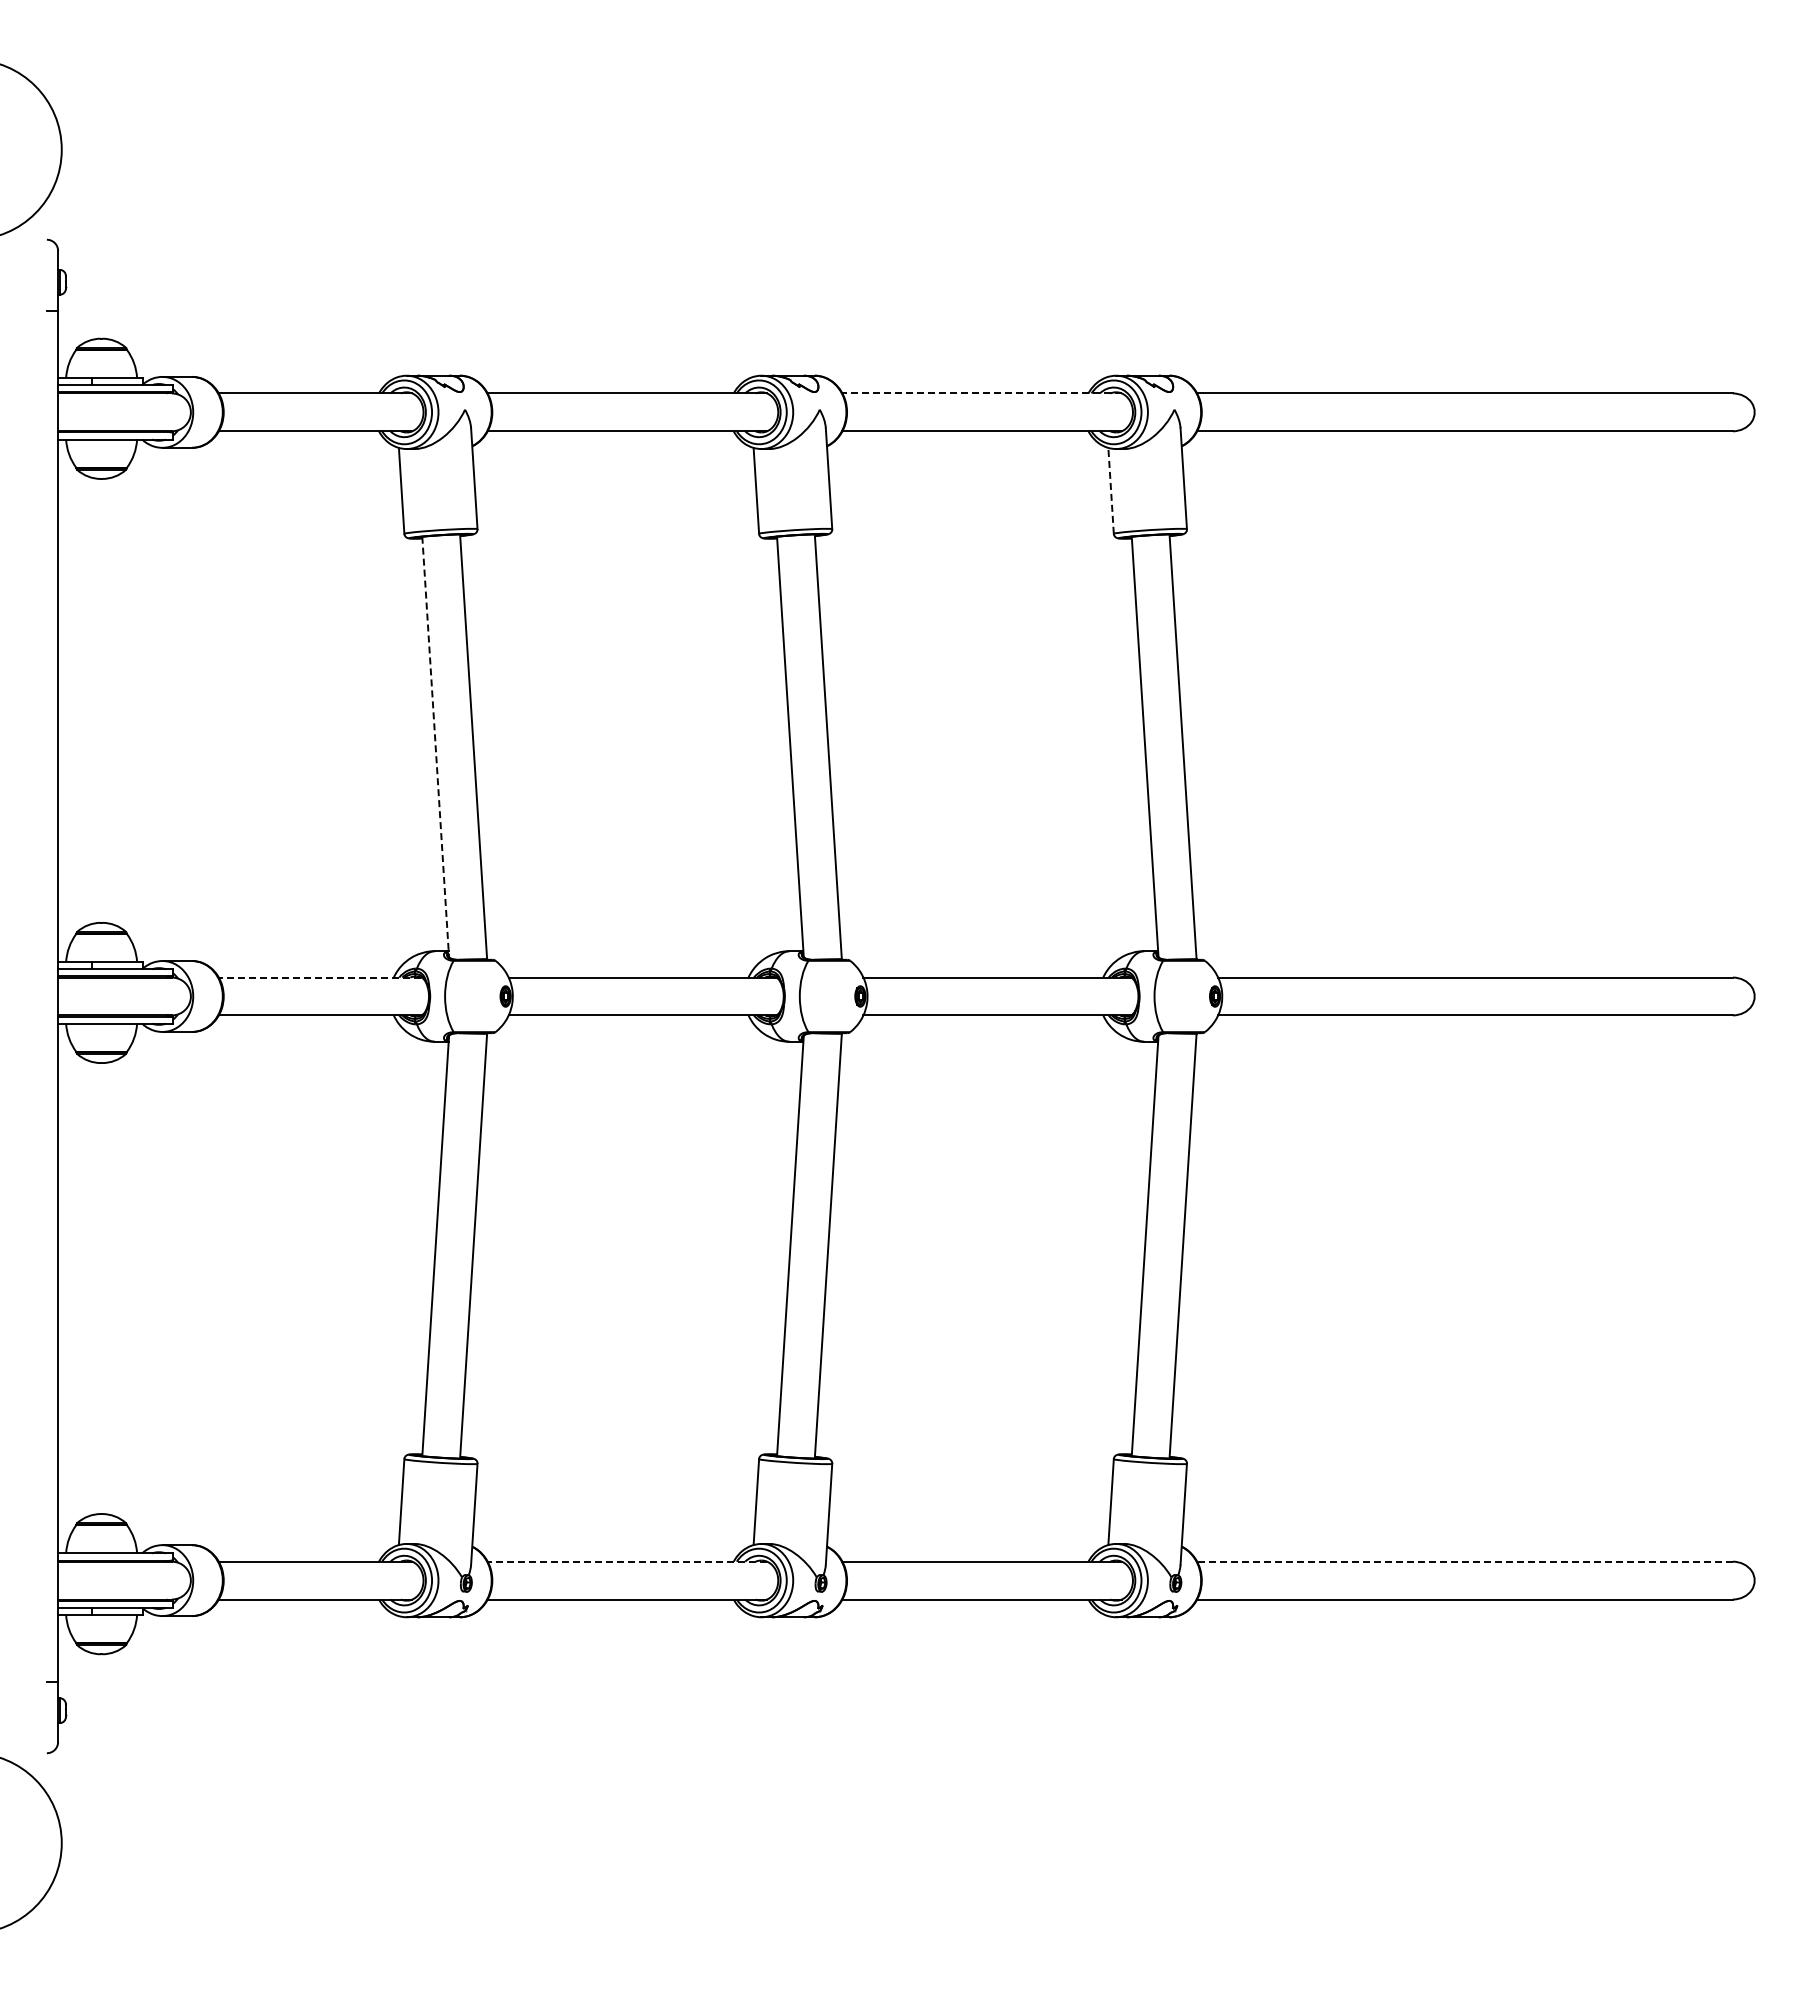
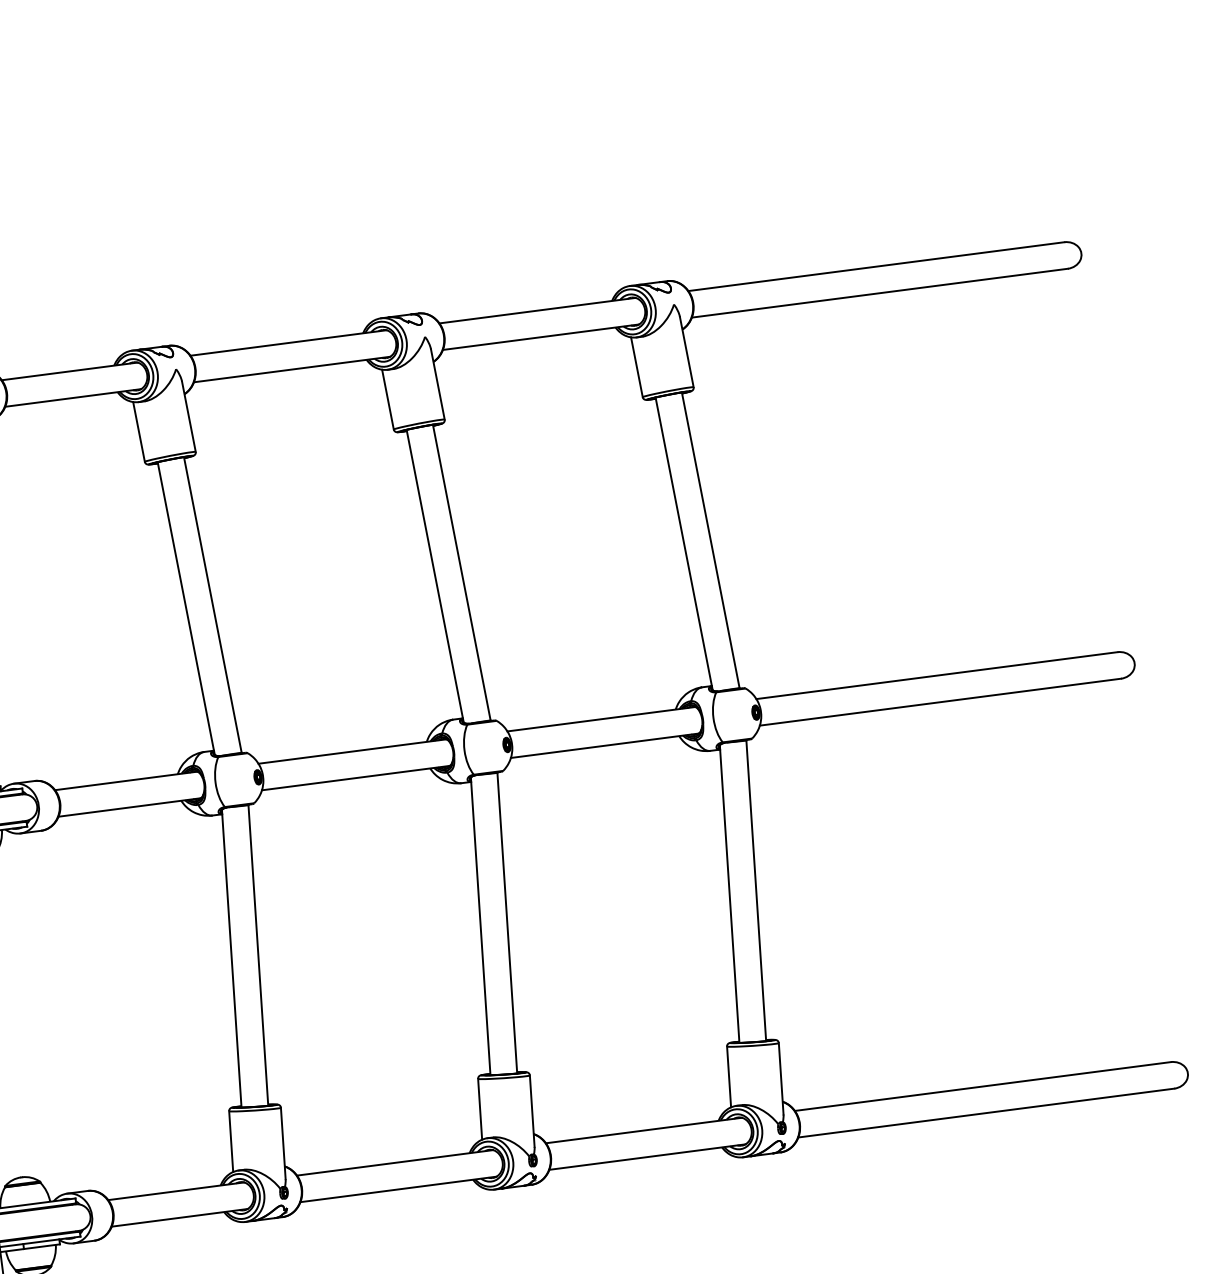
line: (982, 393) -> (537, 310), dashed -> solid
line: (1111, 490) -> (637, 366), dashed -> solid
line: (435, 746) -> (186, 608), dashed -> solid
line: (319, 977) -> (125, 780), dashed -> solid
line: (627, 1561) -> (395, 1162), dashed -> solid
line: (1465, 1561) -> (983, 1086), dashed -> solid

